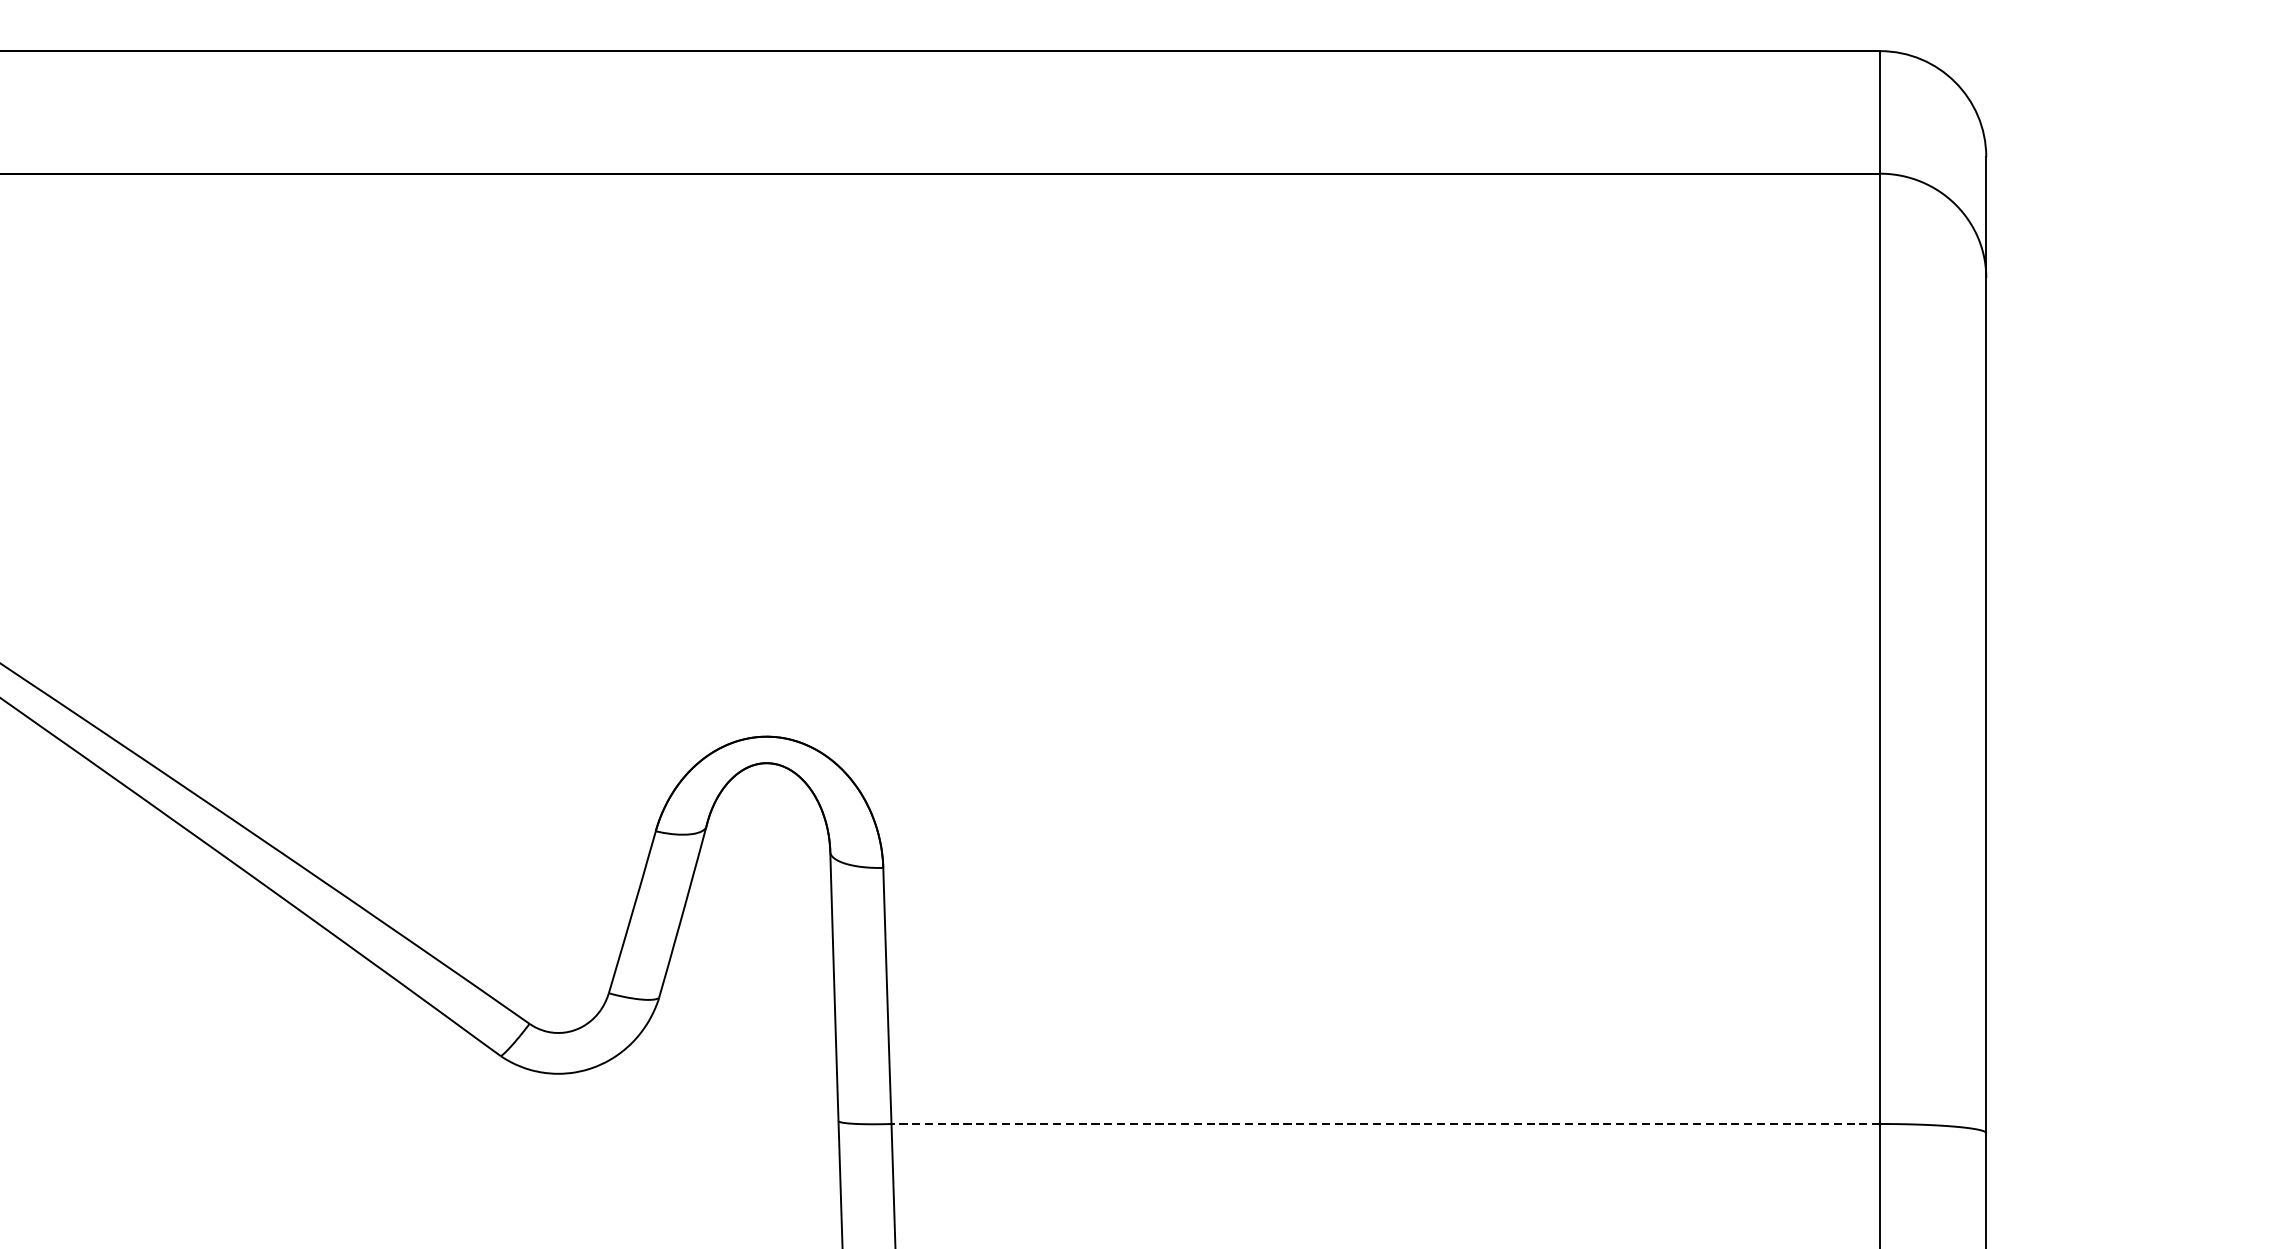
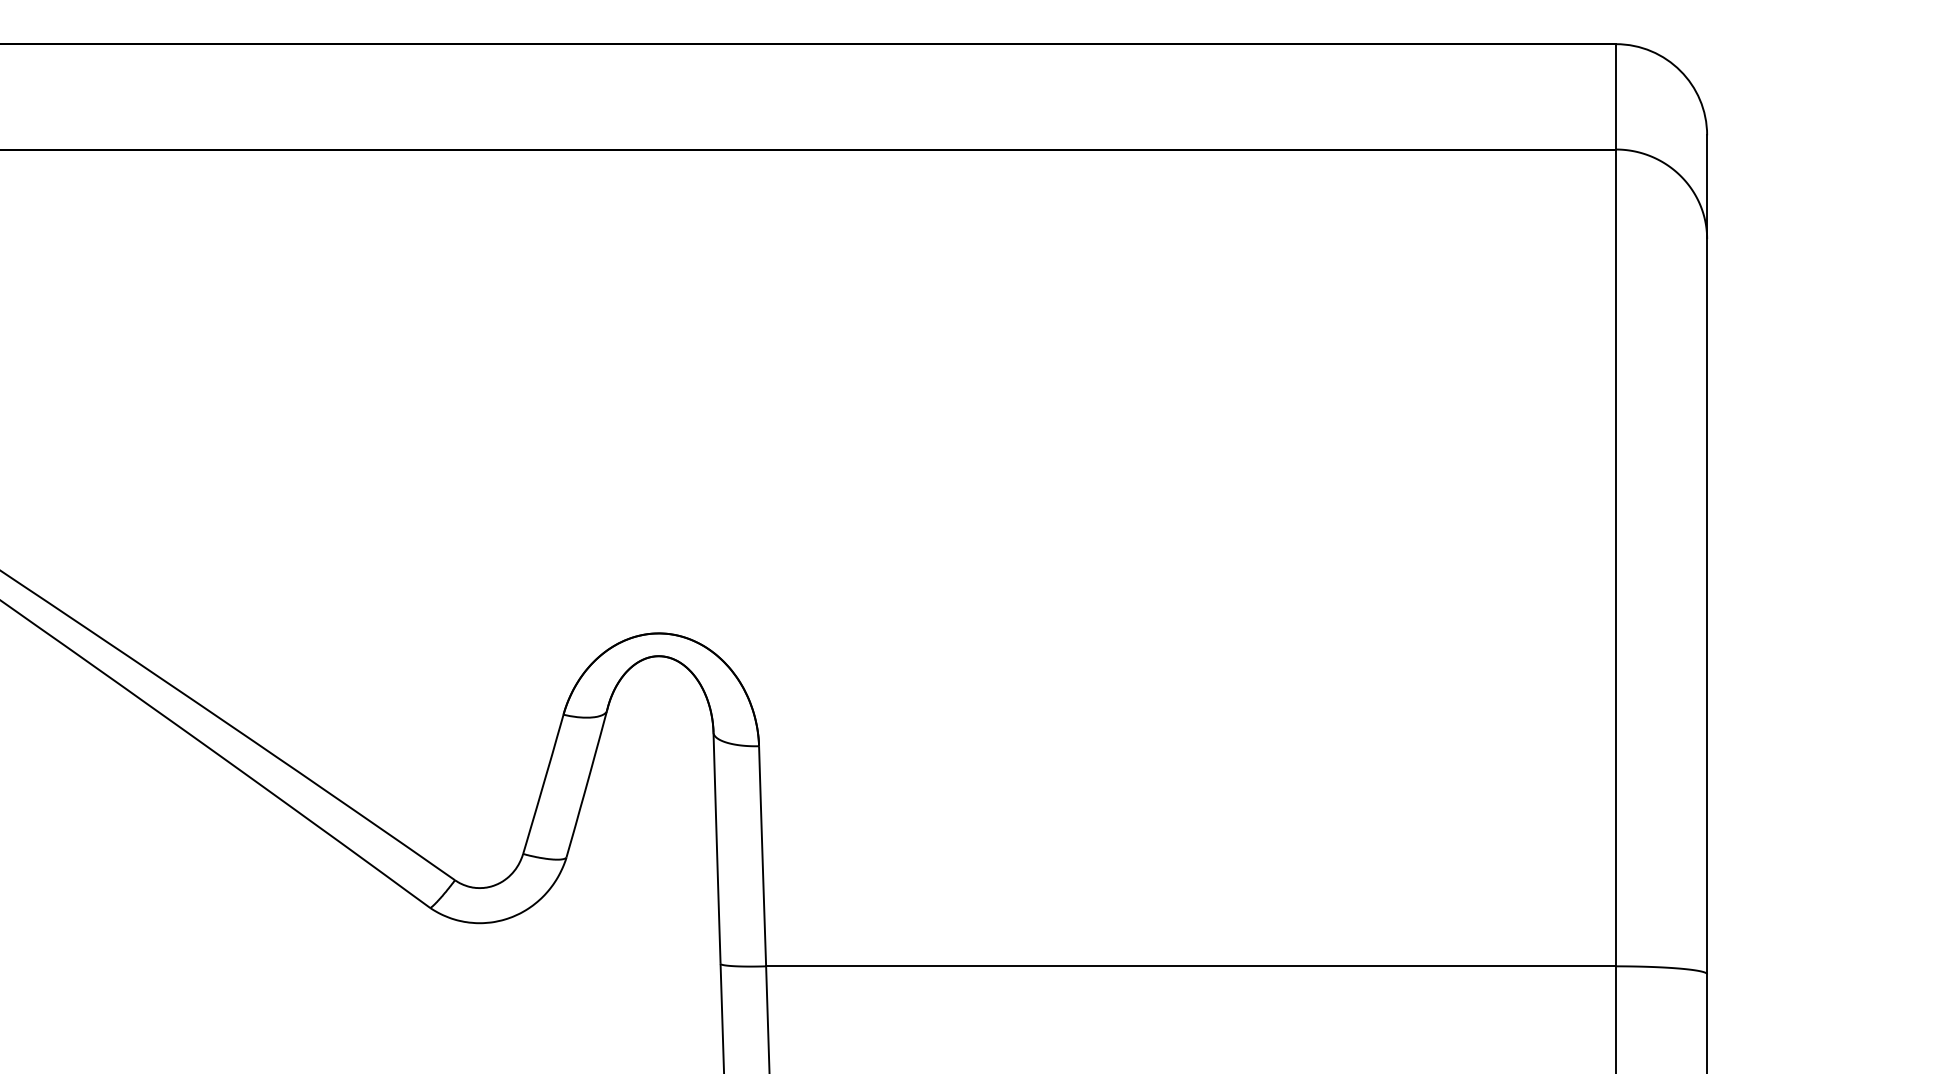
line: (1386, 1124) -> (1191, 966), dashed -> solid

